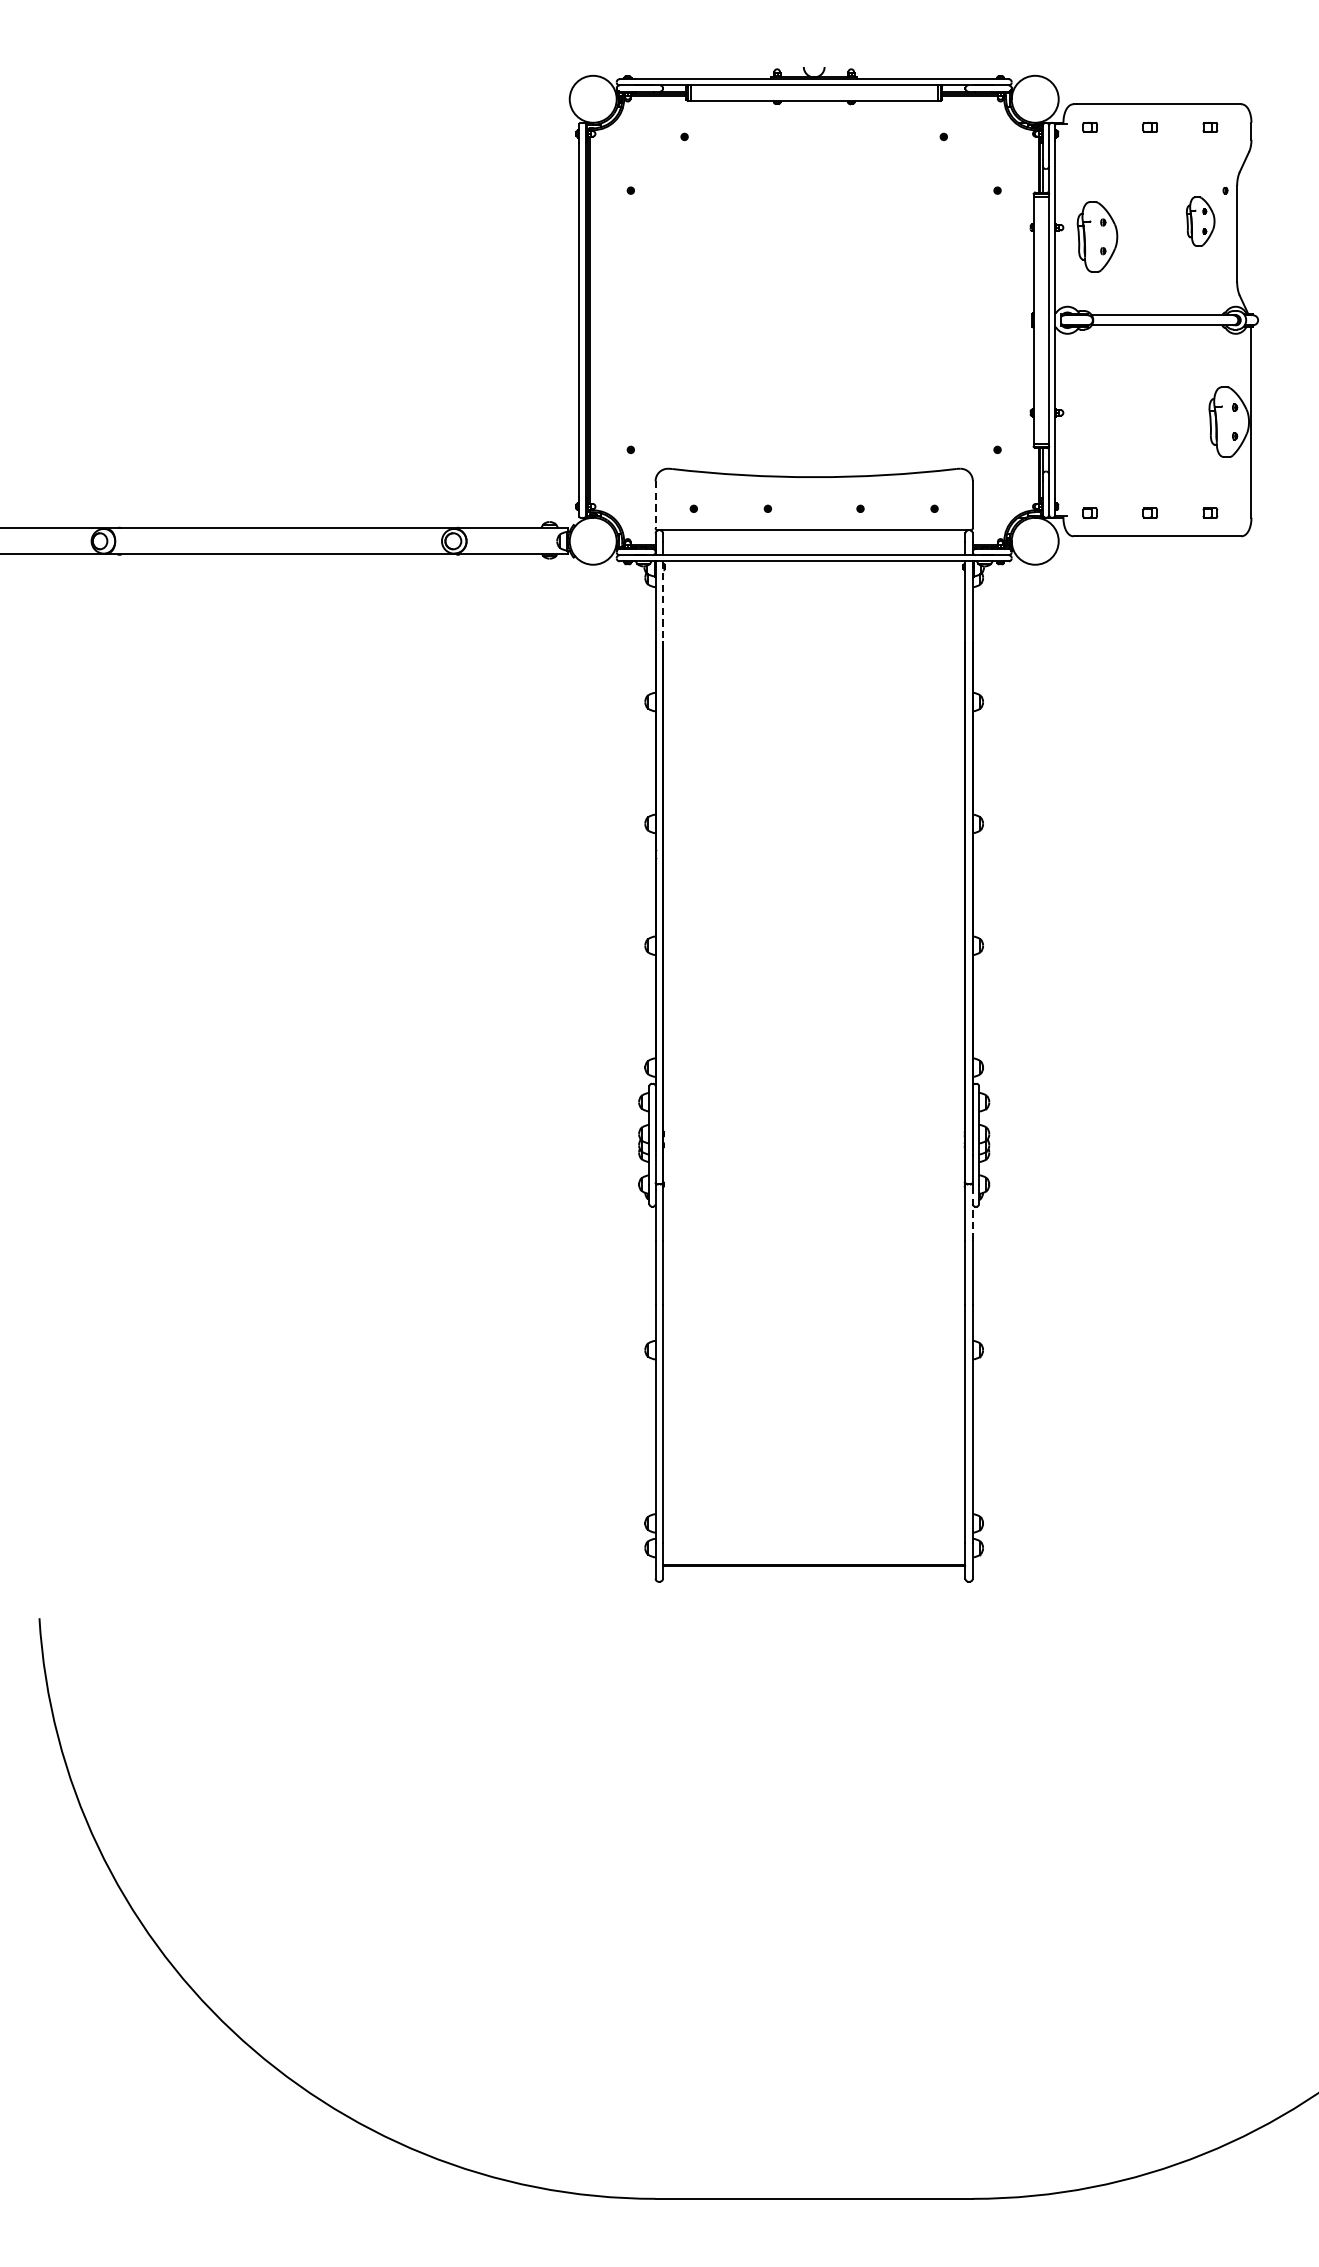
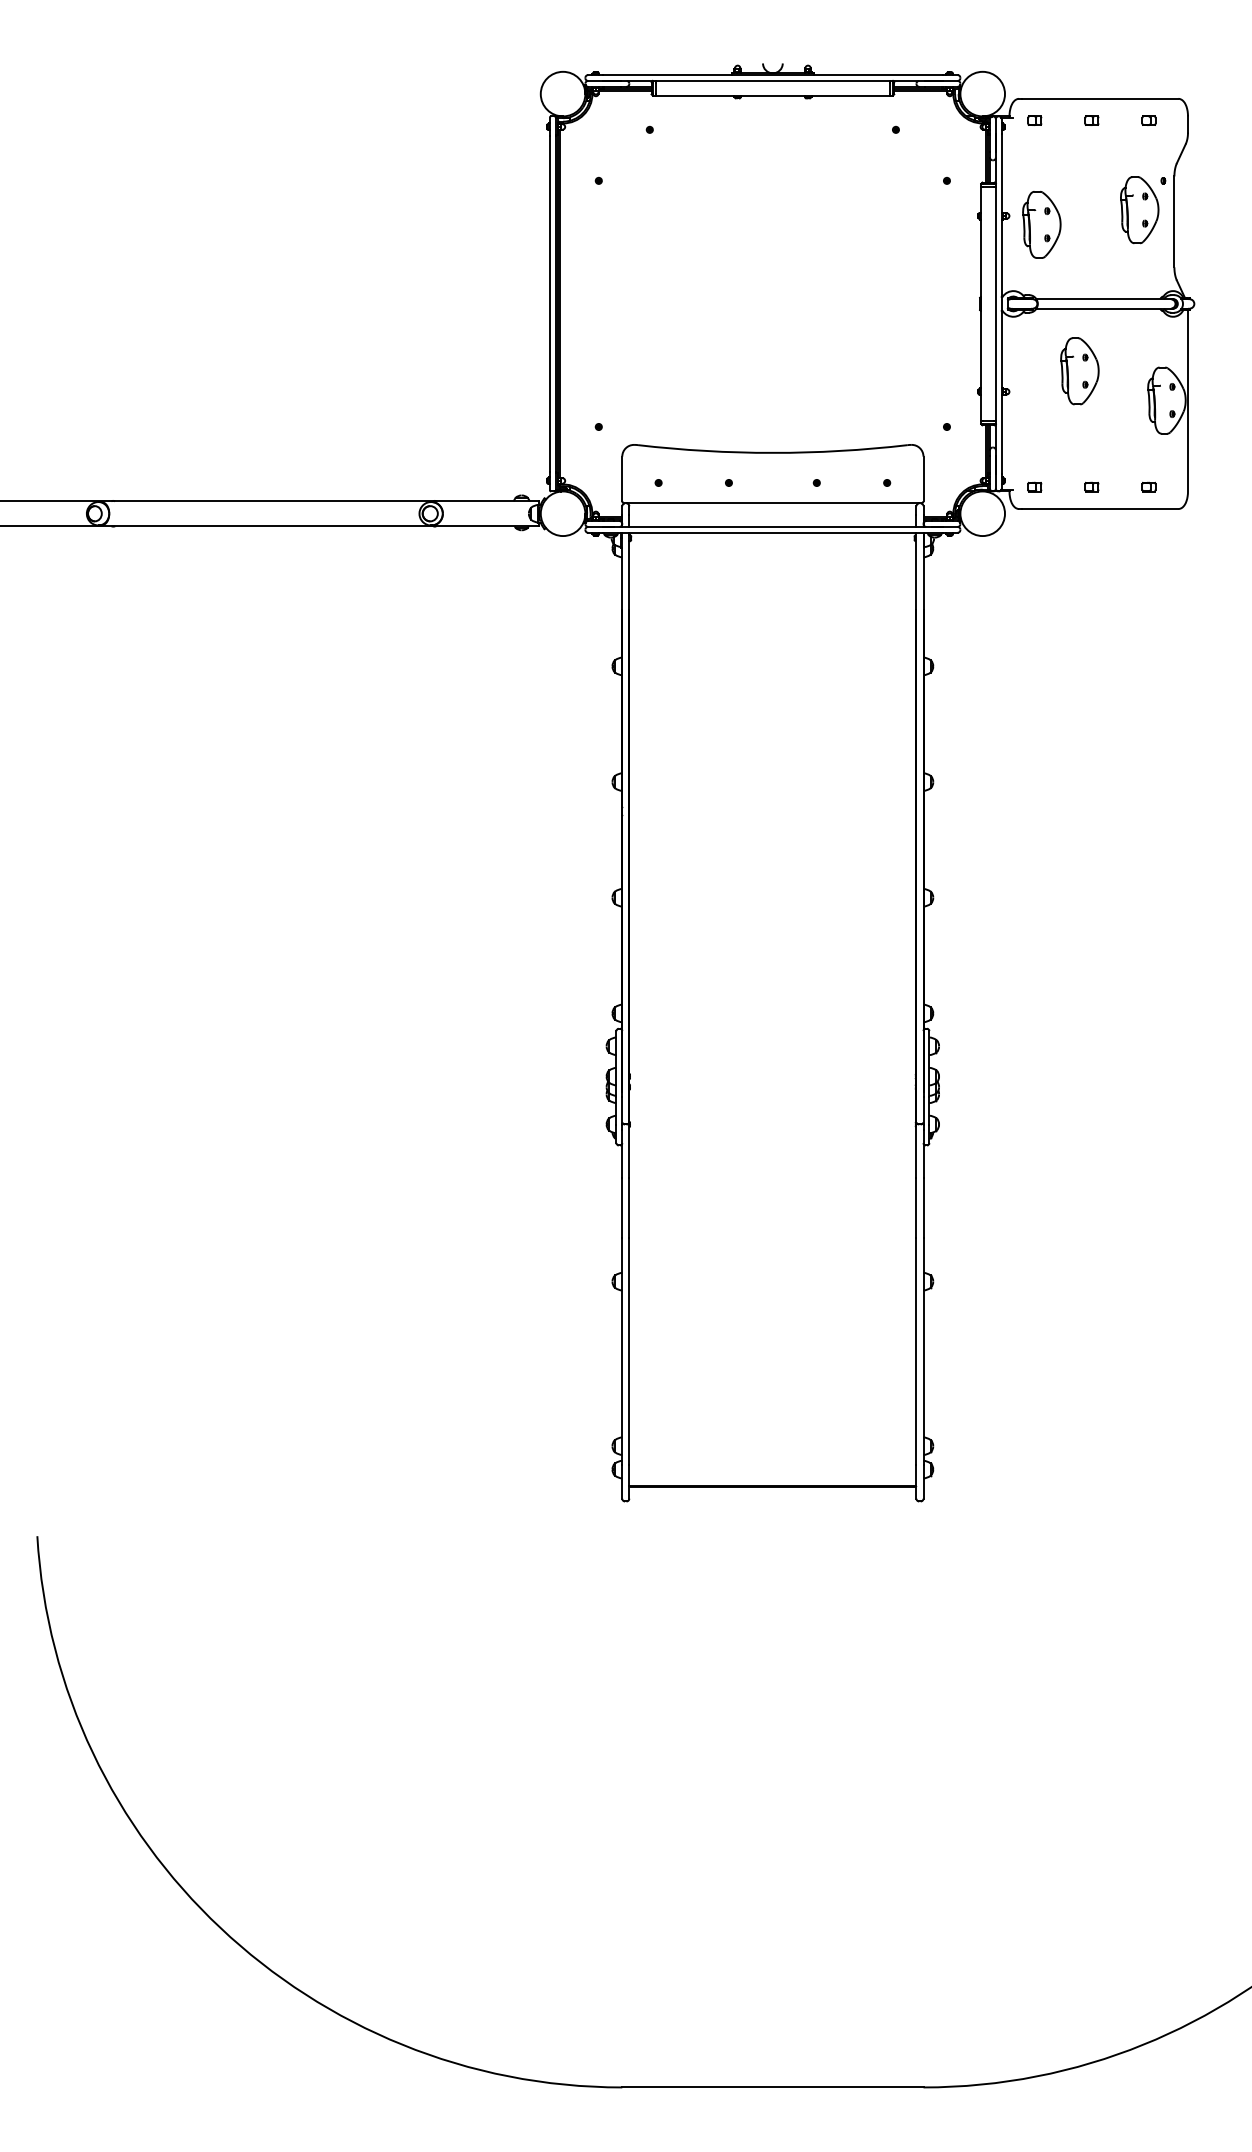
part: (1200, 221) -> (1139, 210), size x1.43
part: (1137, 391) -> (1079, 371), added
line: (655, 505) -> (622, 479), dashed -> solid
line: (663, 602) -> (629, 571), dashed -> solid
line: (972, 1215) -> (923, 1153), dashed -> solid

